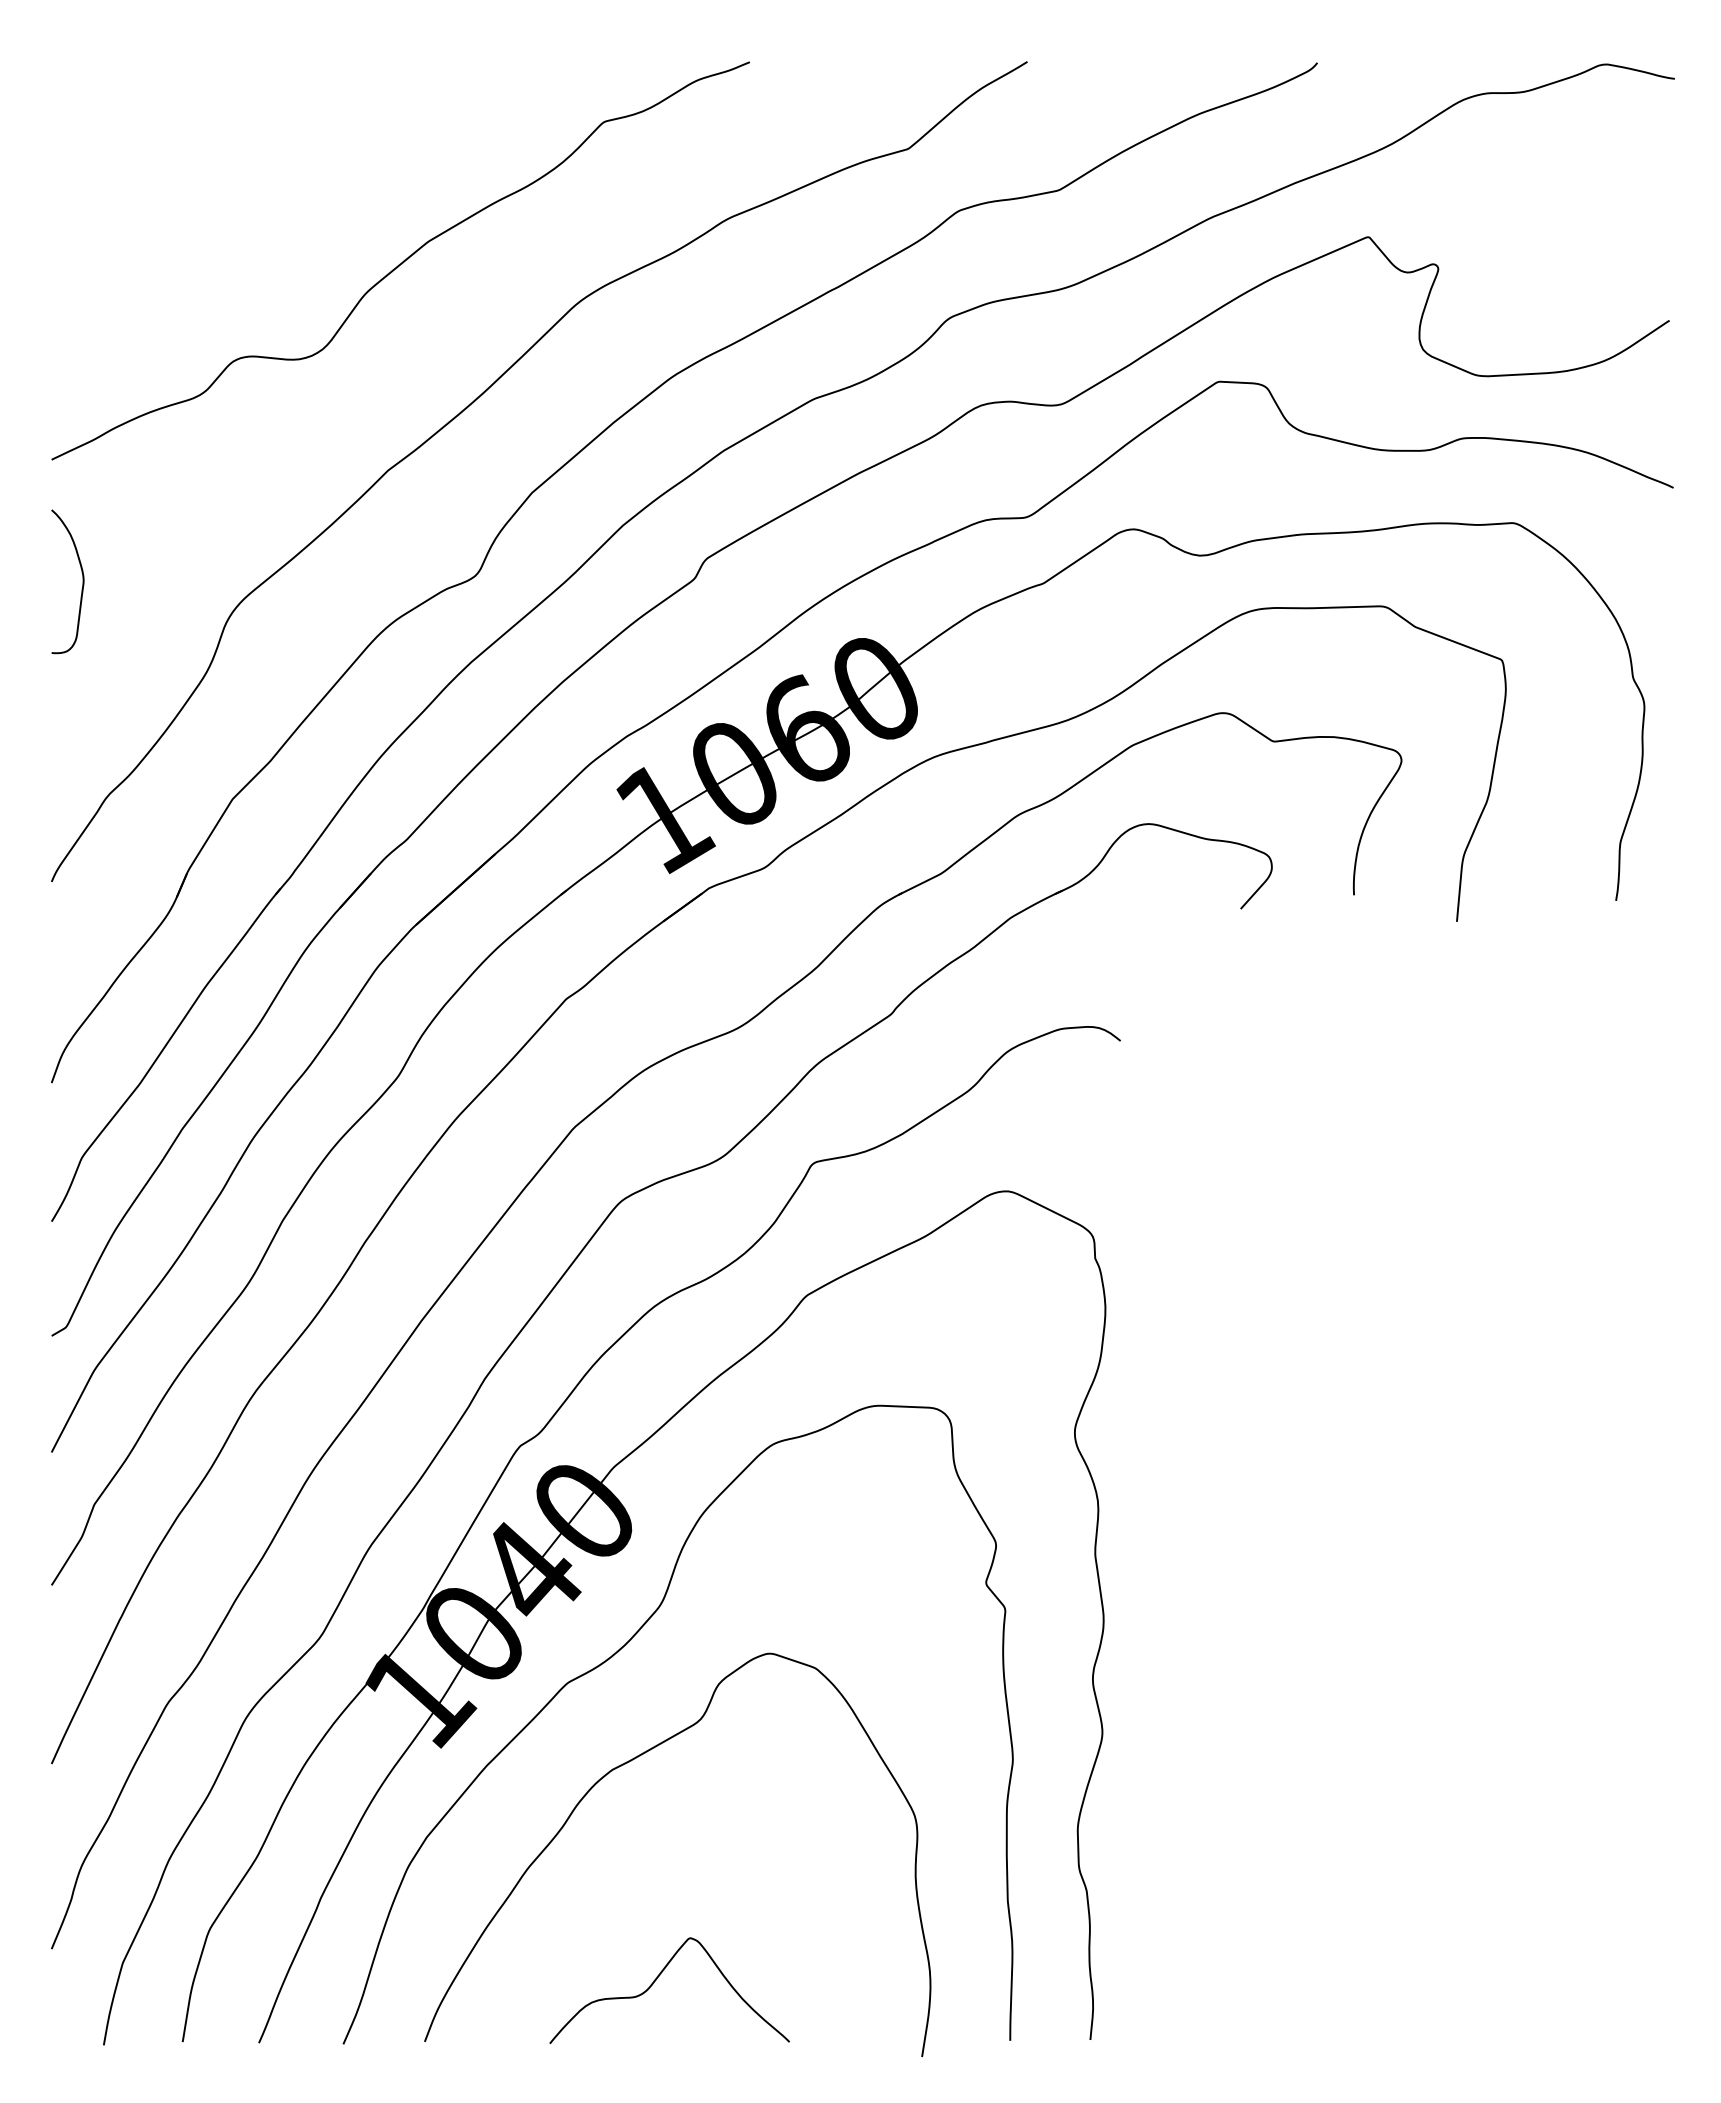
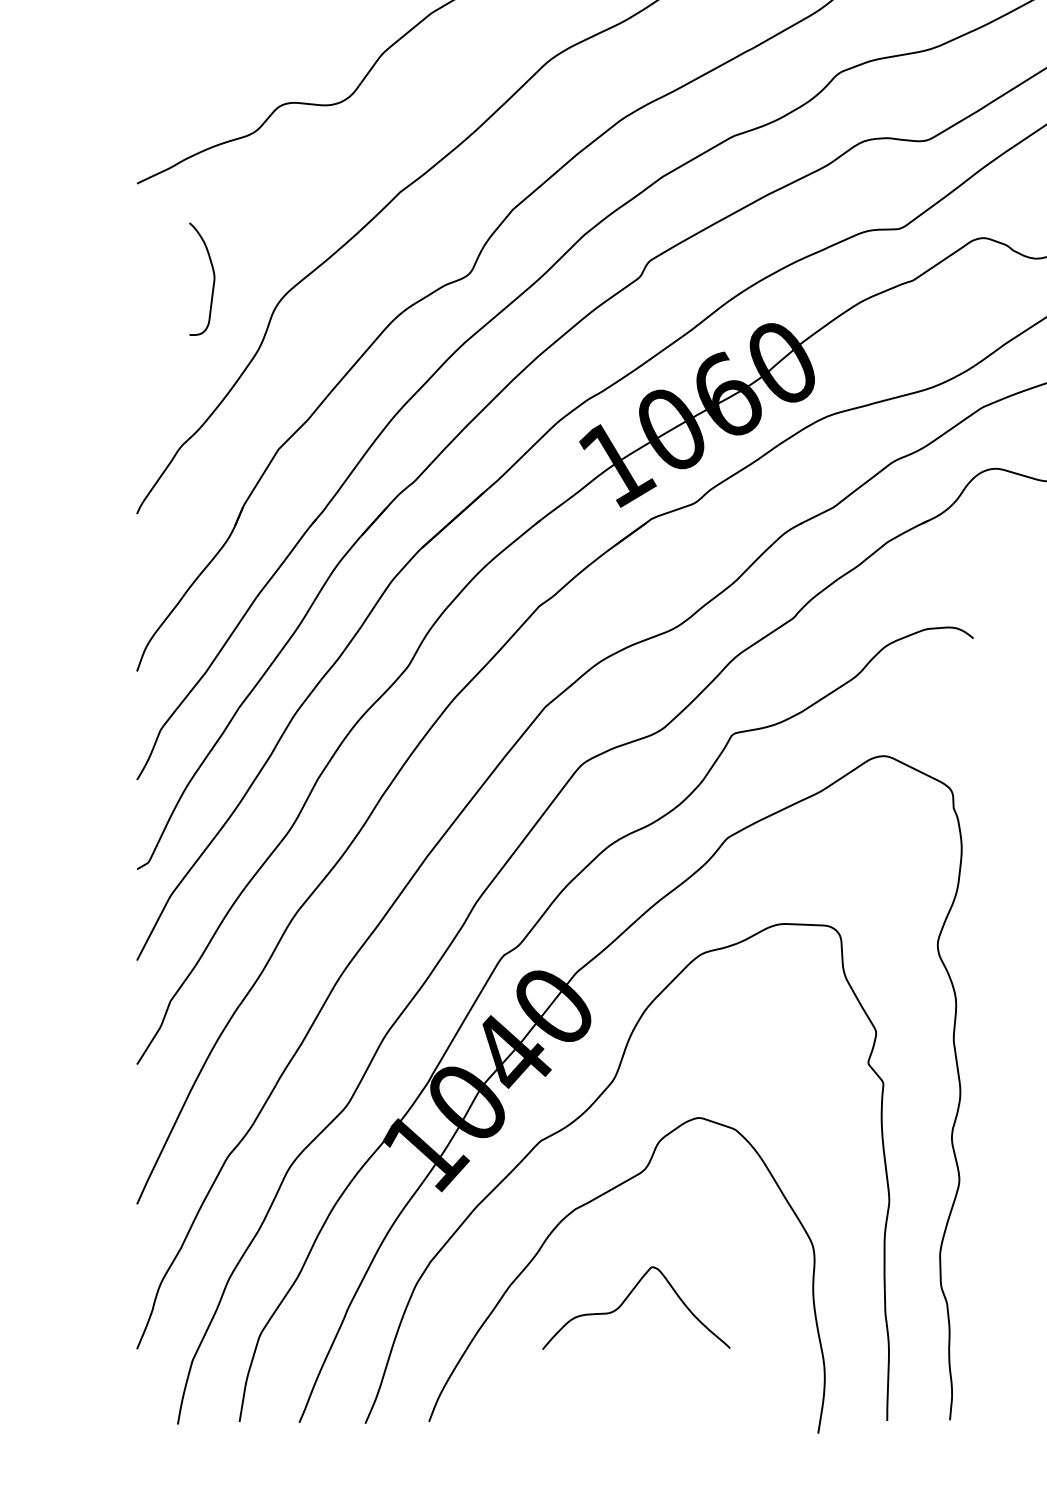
curve: (82, 581) -> (213, 278), moved
curve: (657, 1979) -> (626, 1299), moved

